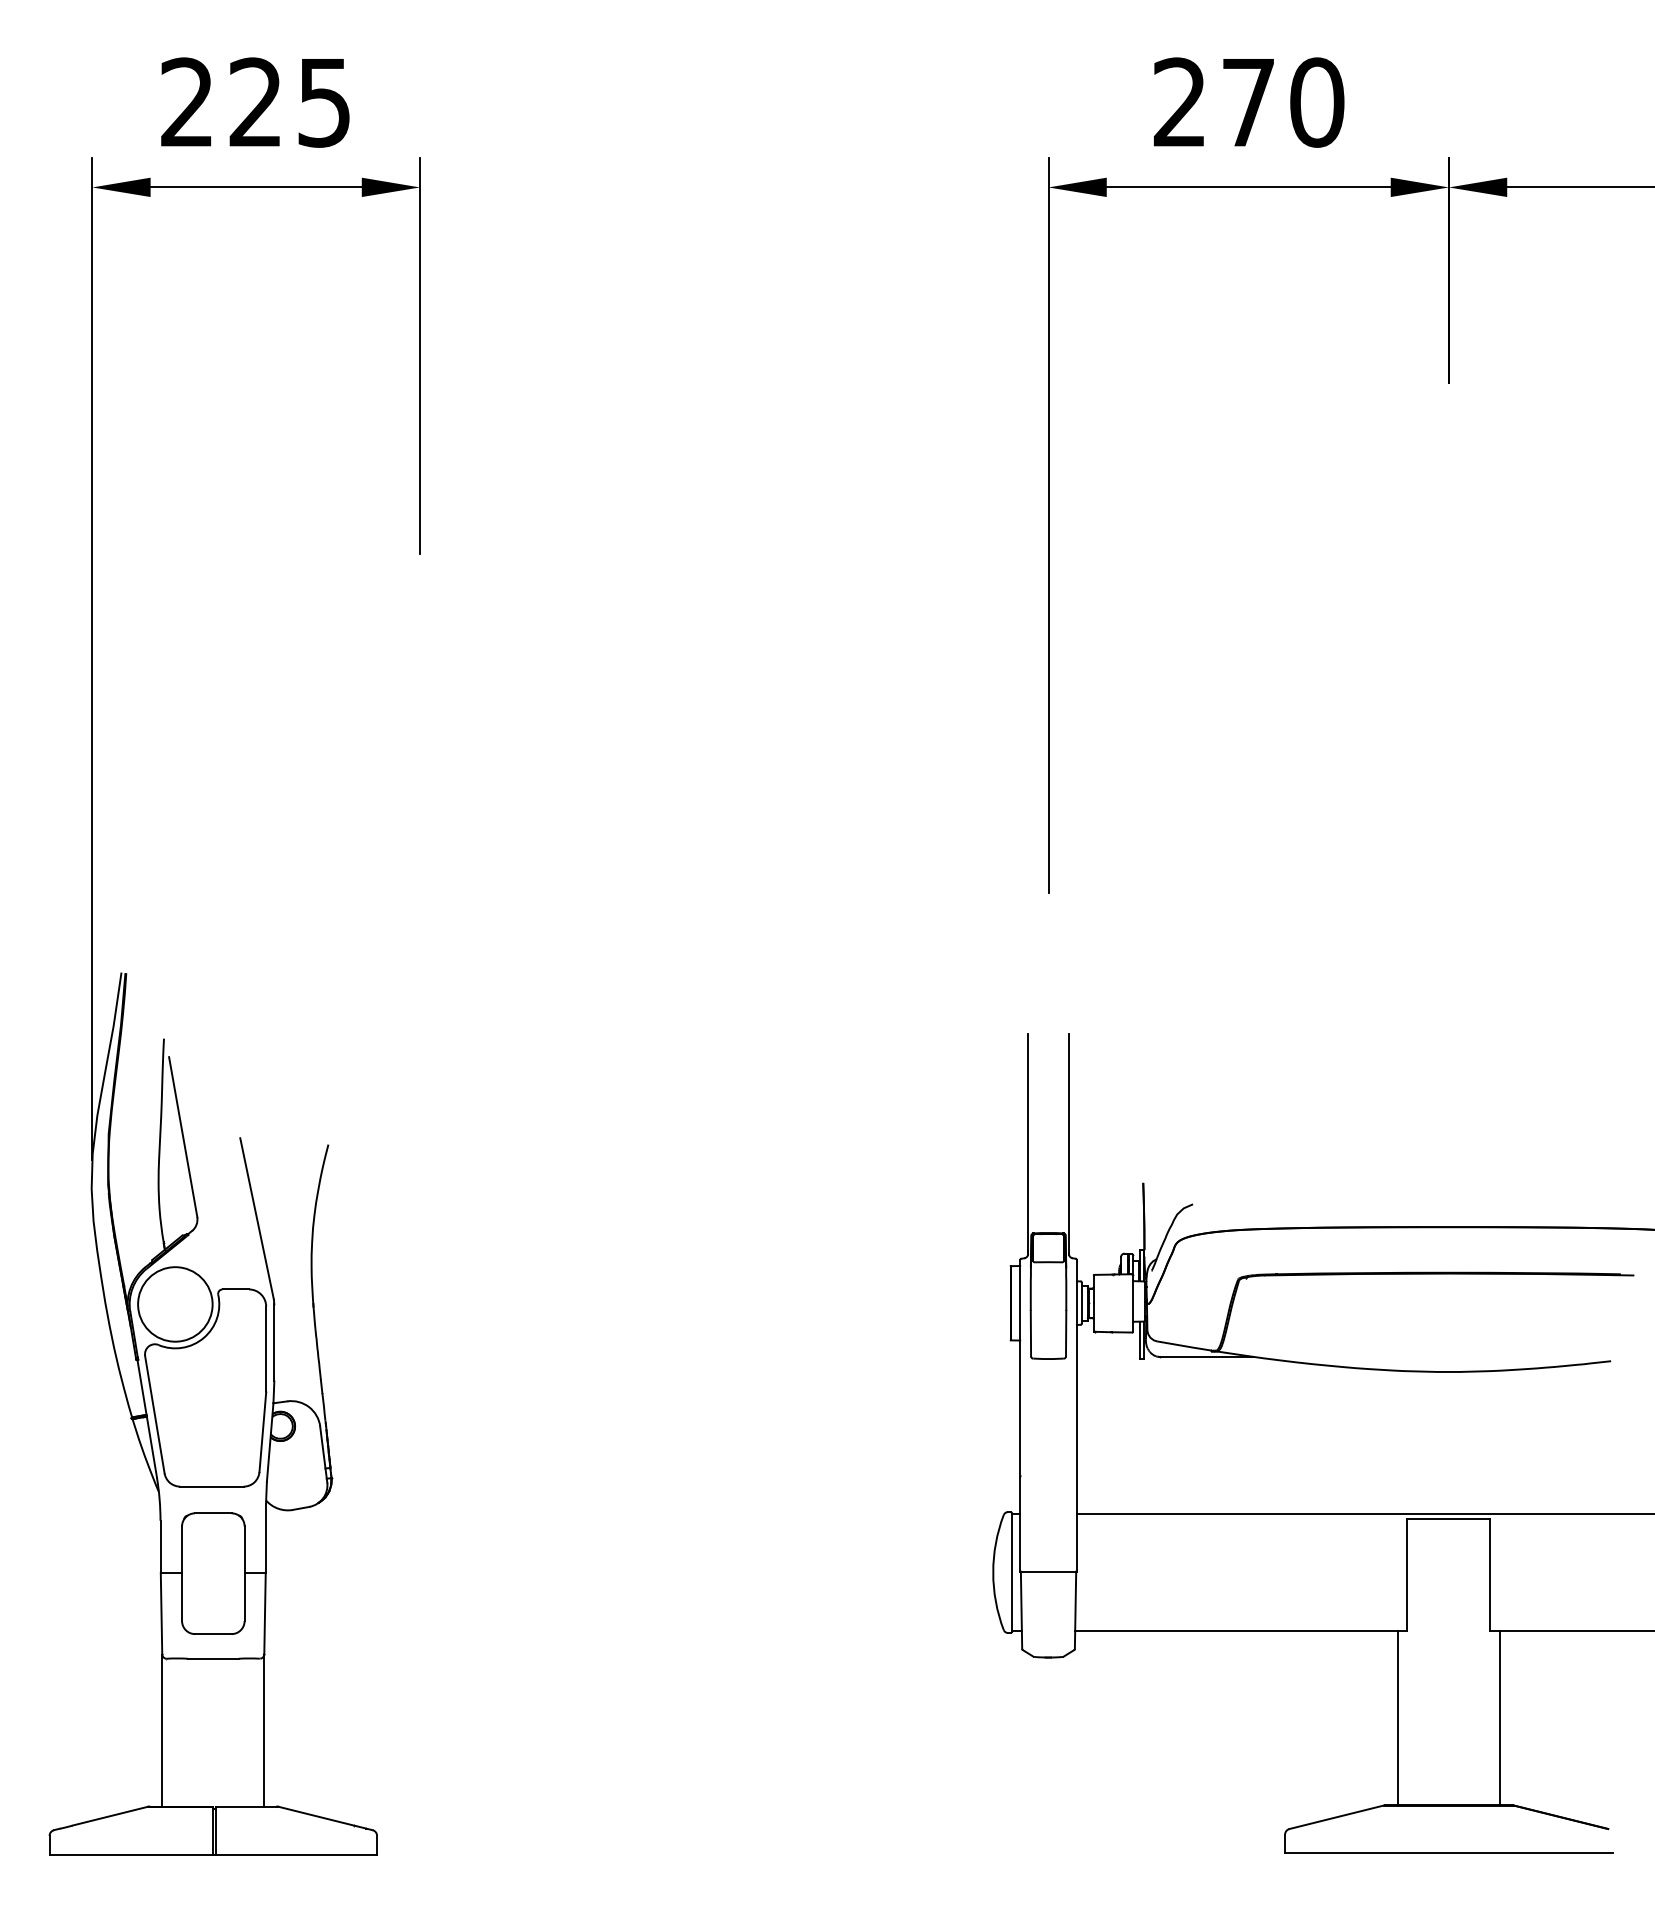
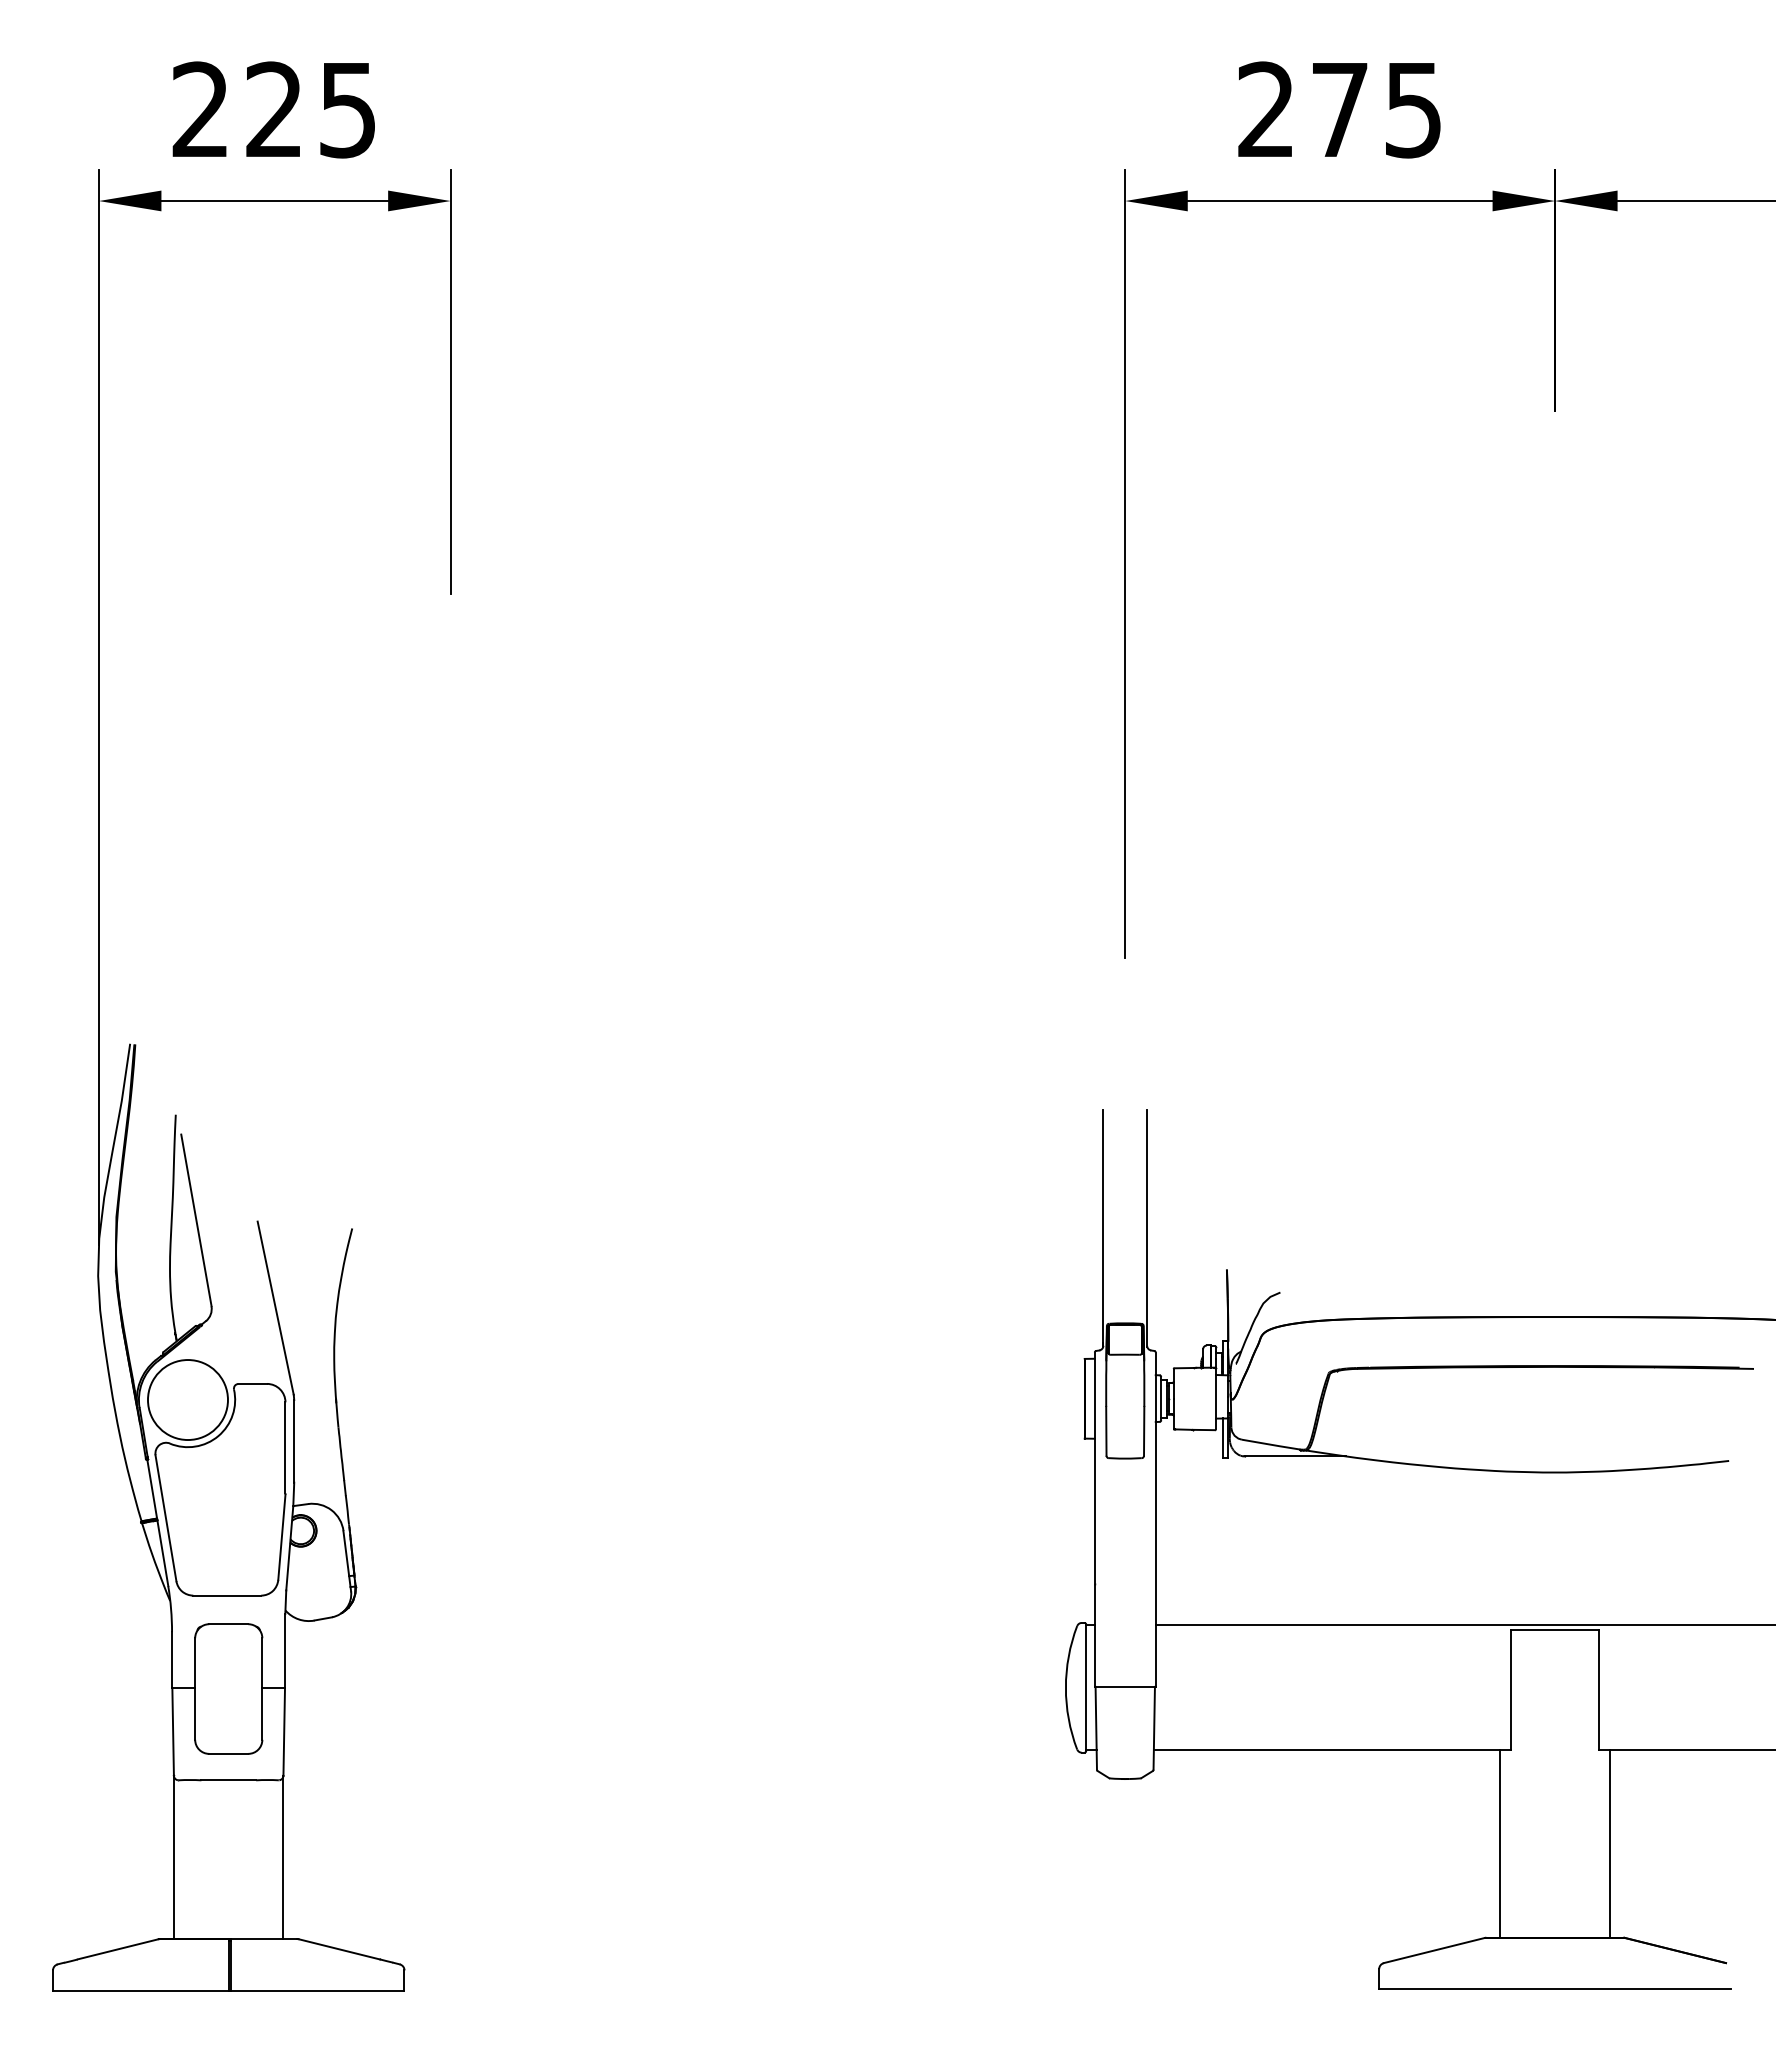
text: (1317, 102) -> (1413, 109), 270 -> 275

